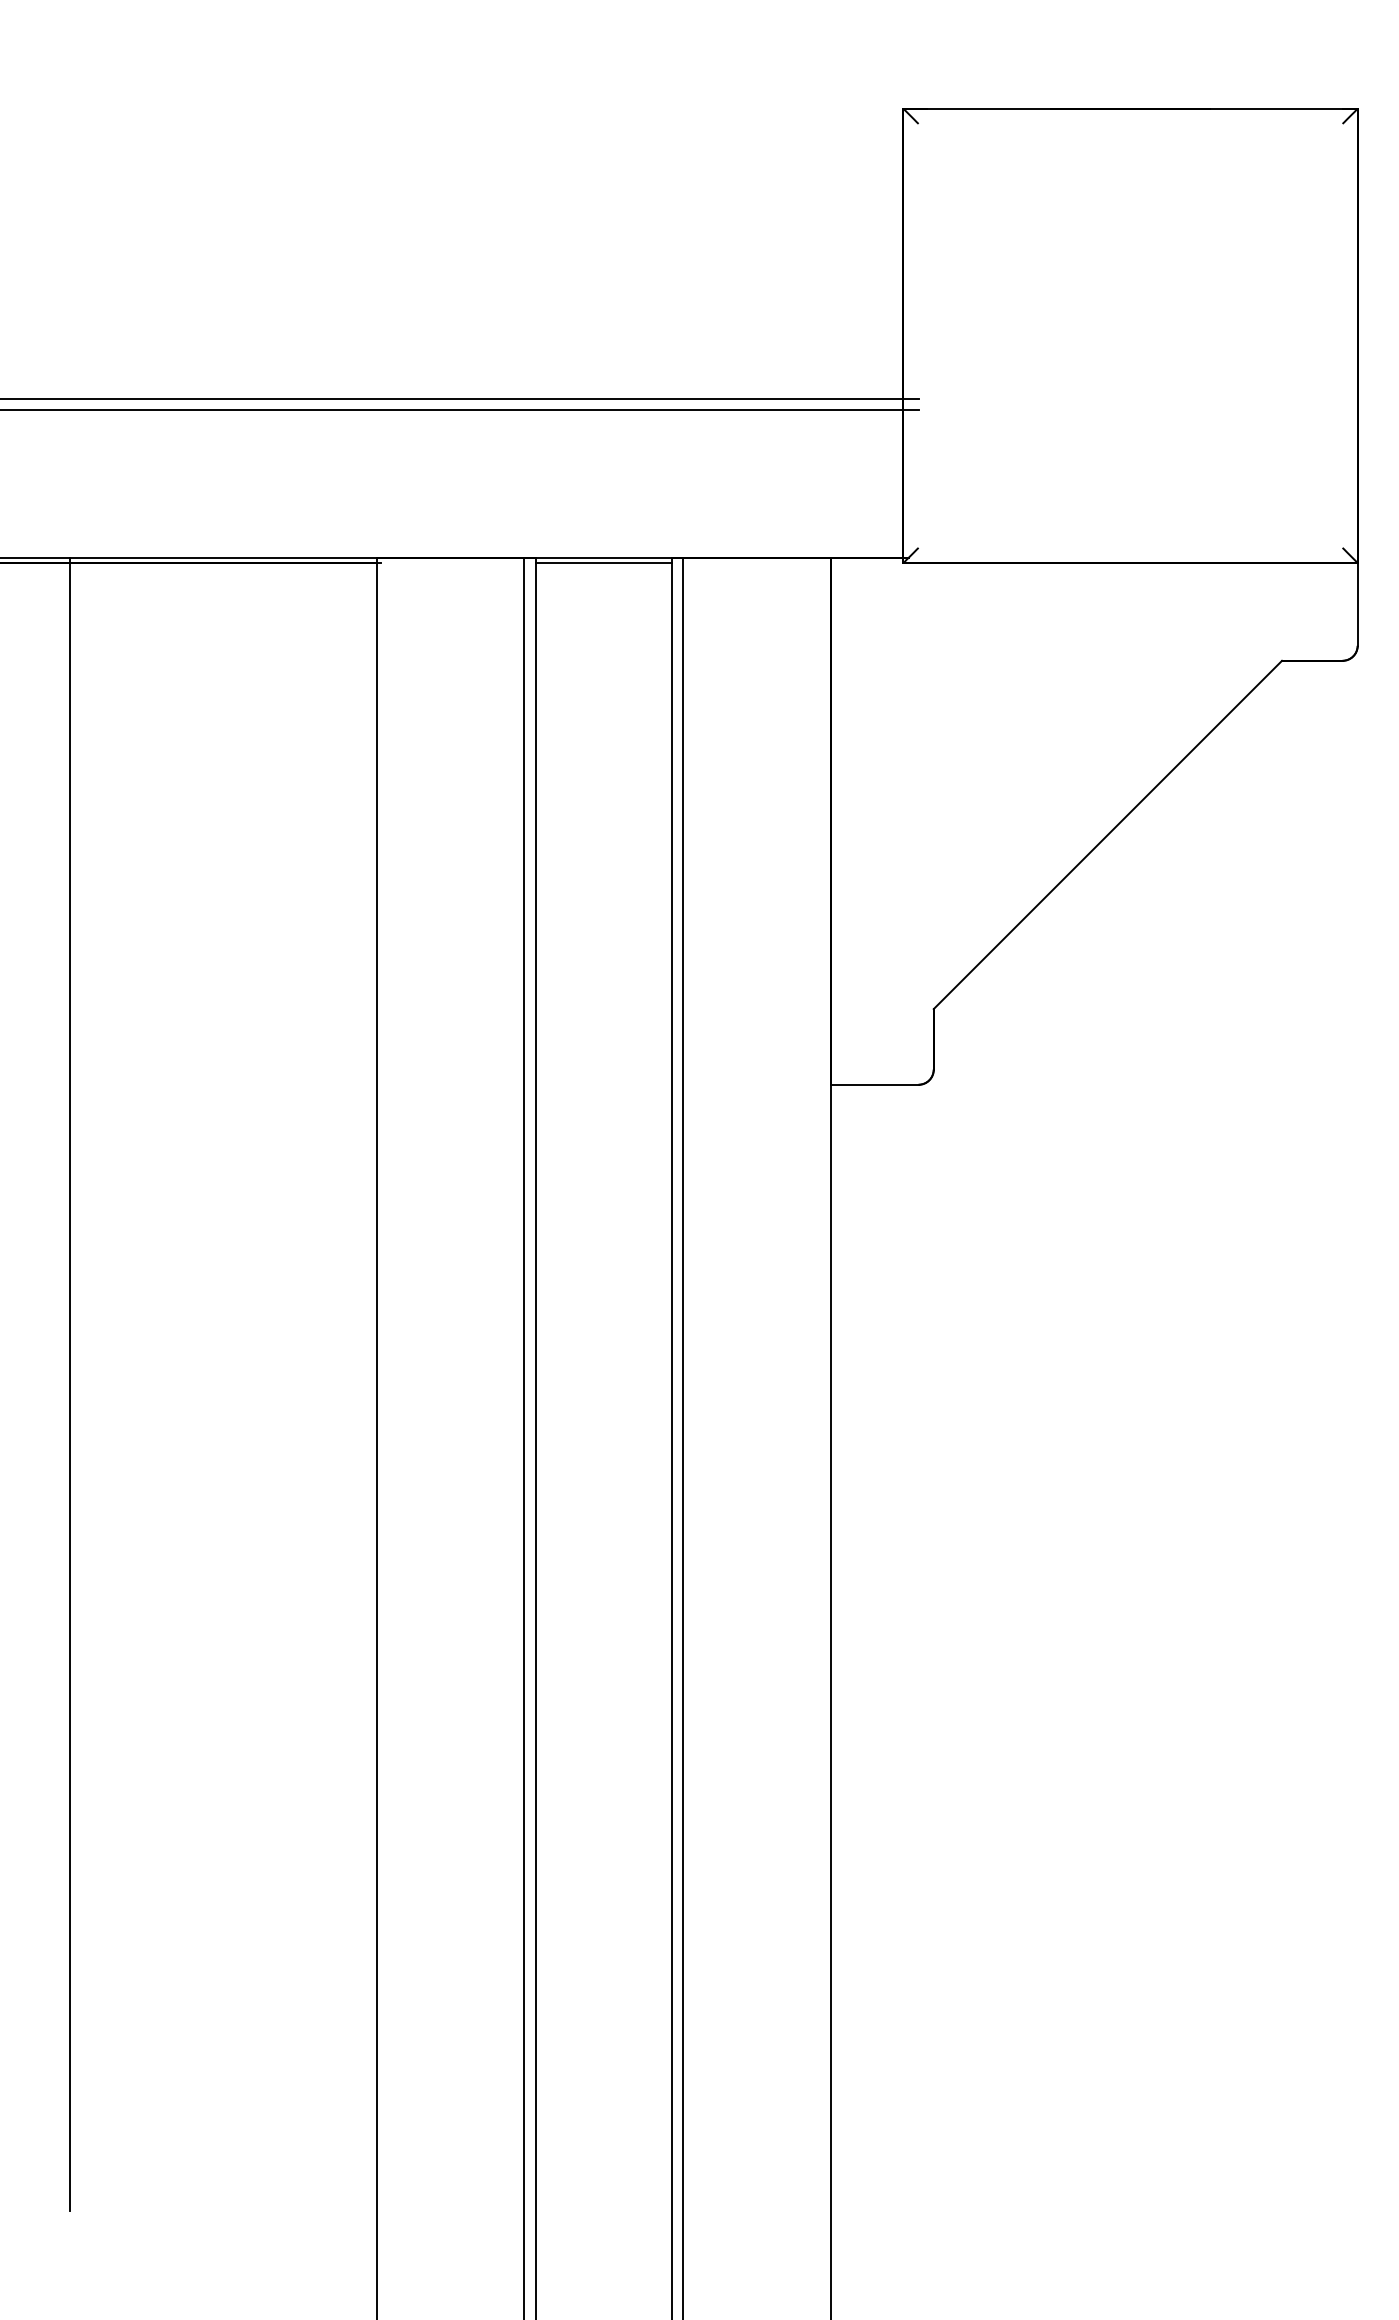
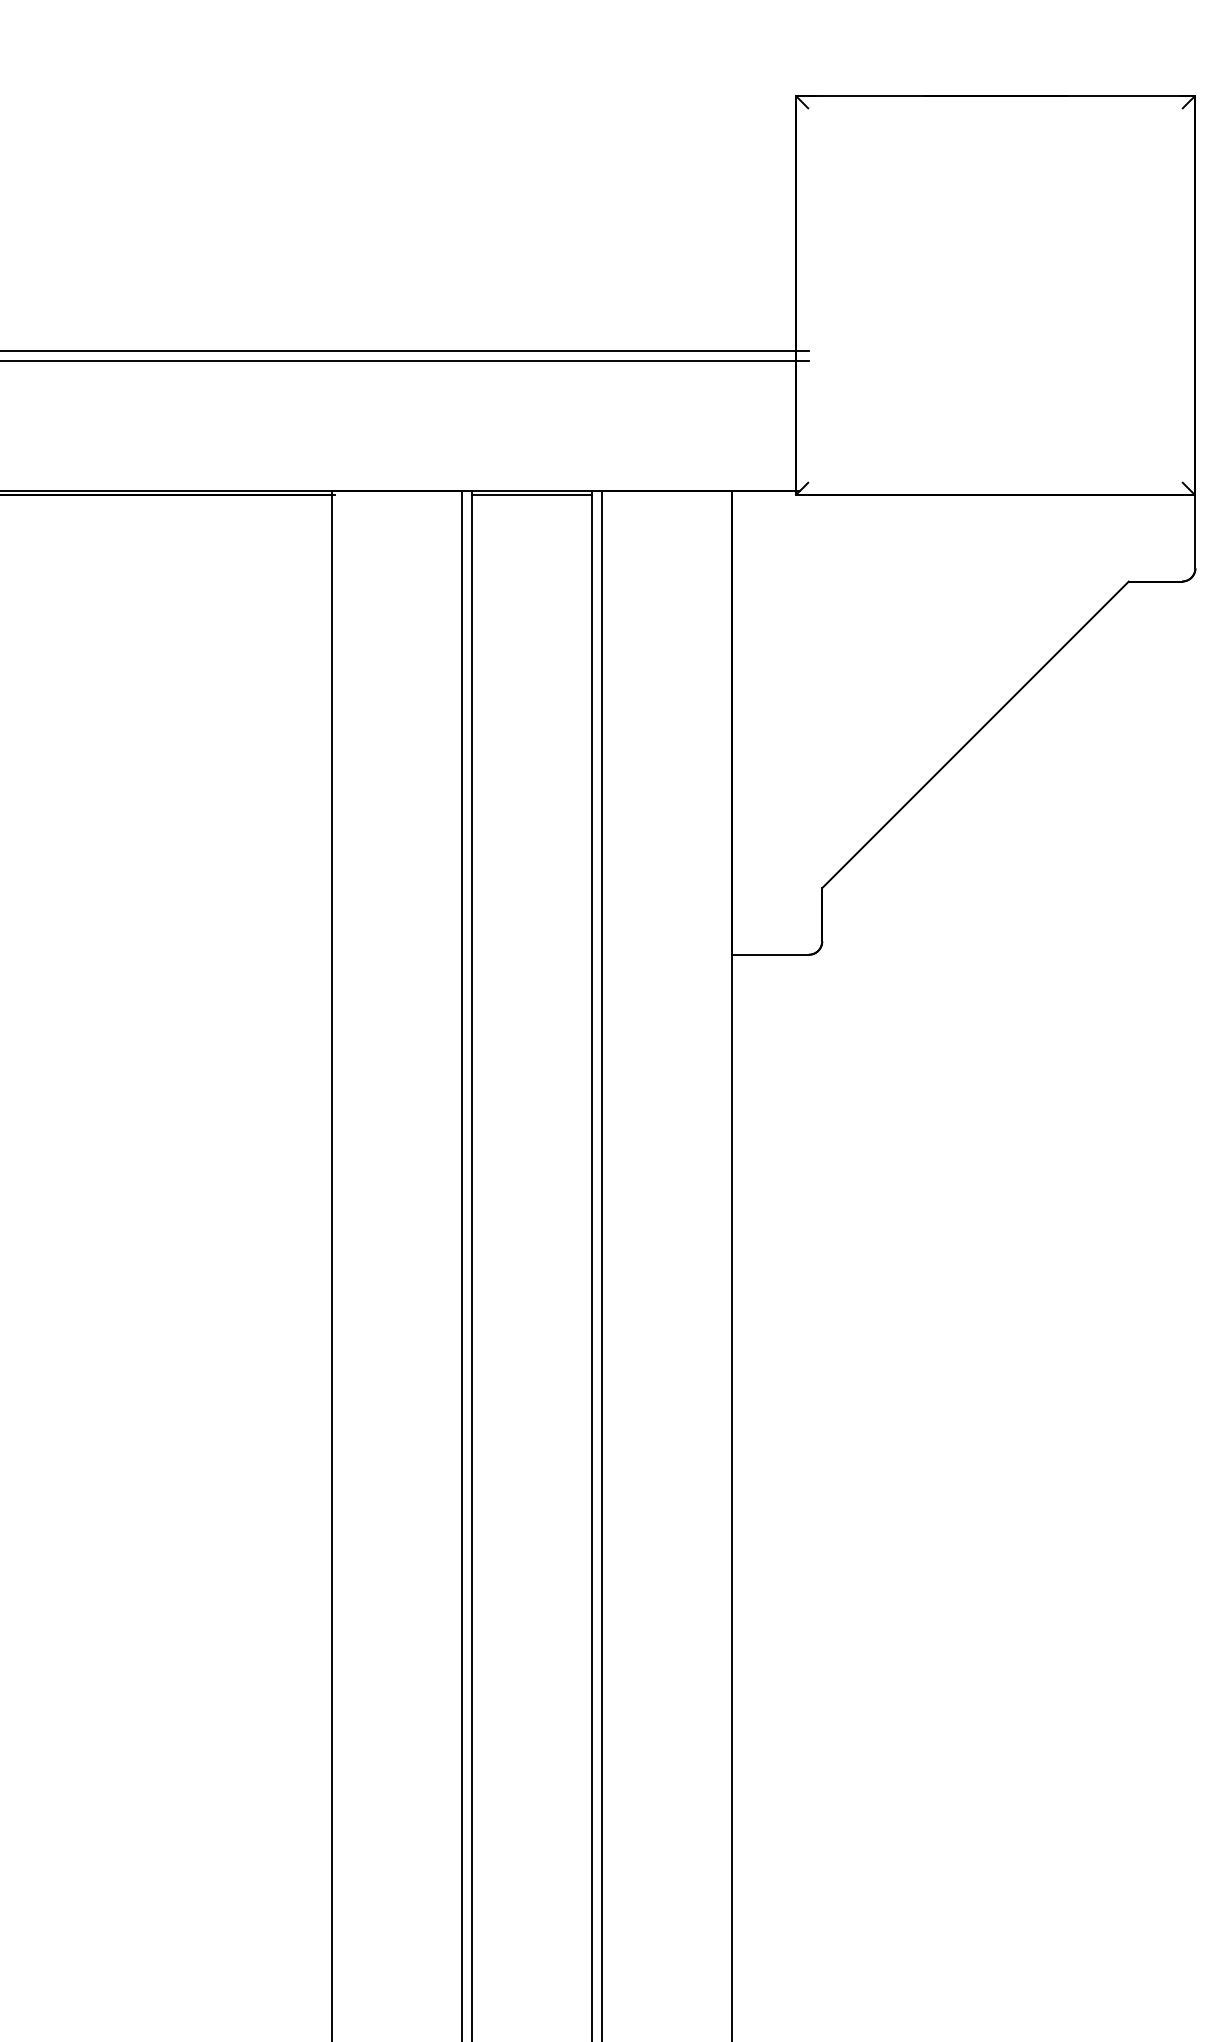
line: (69, 1384) -> (61, 1218), removed

